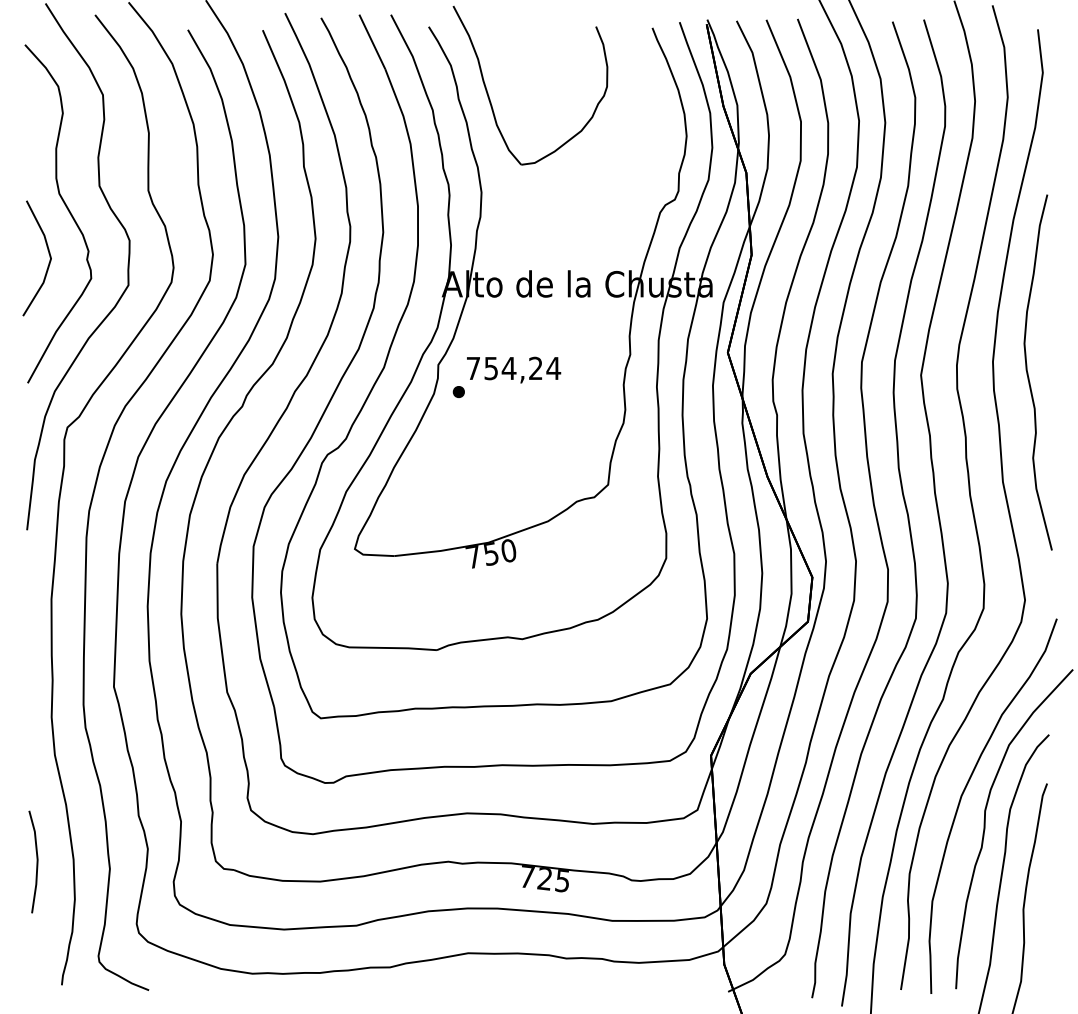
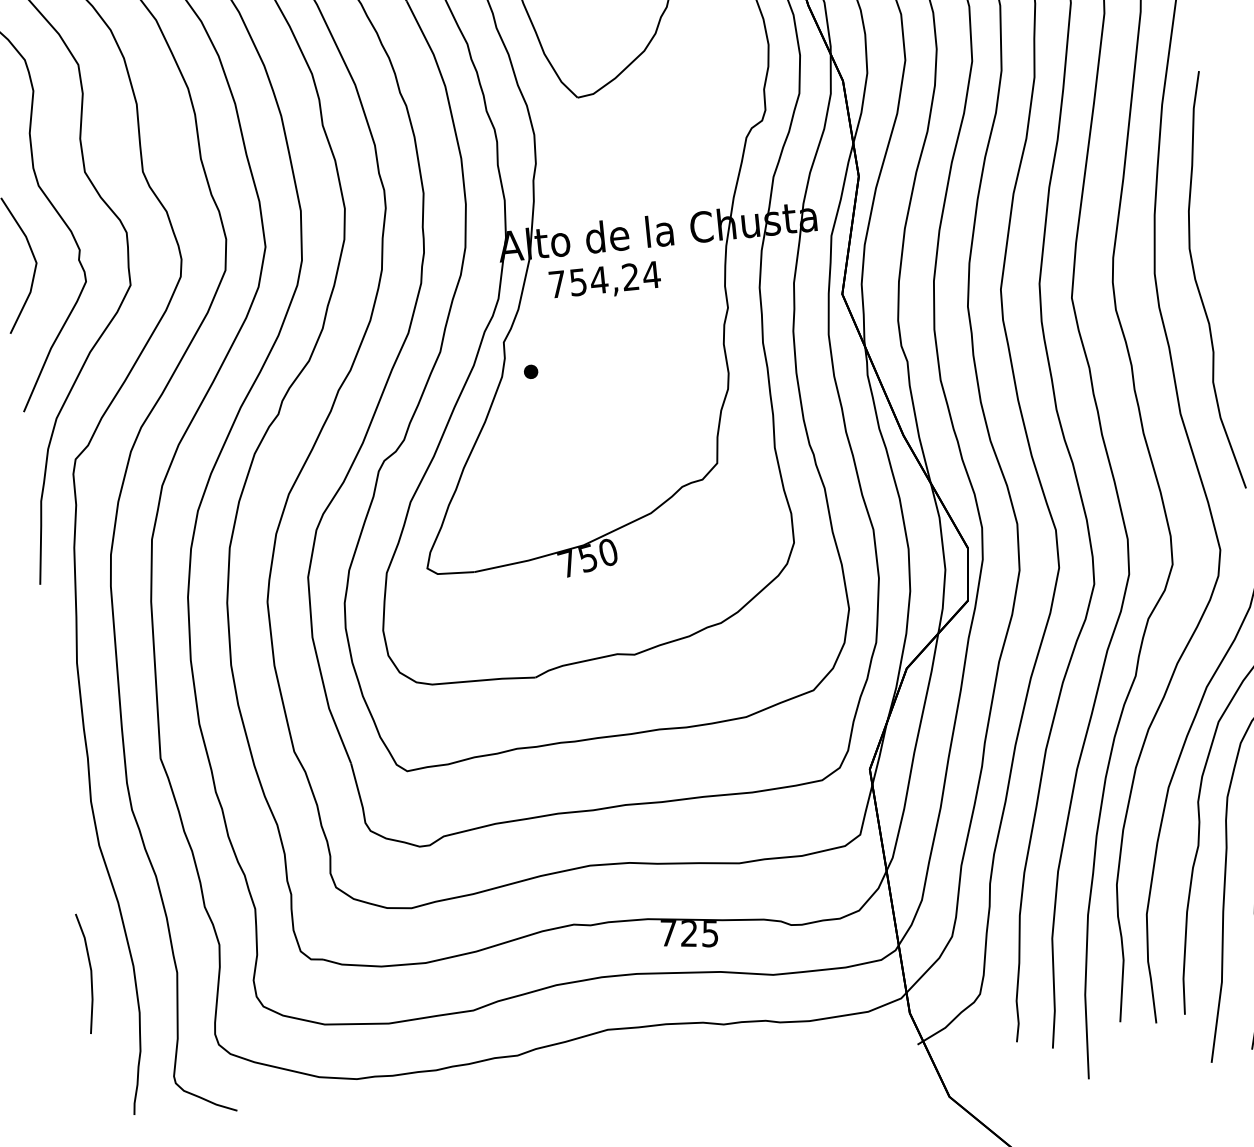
text: (514, 369) -> (605, 280), moved

